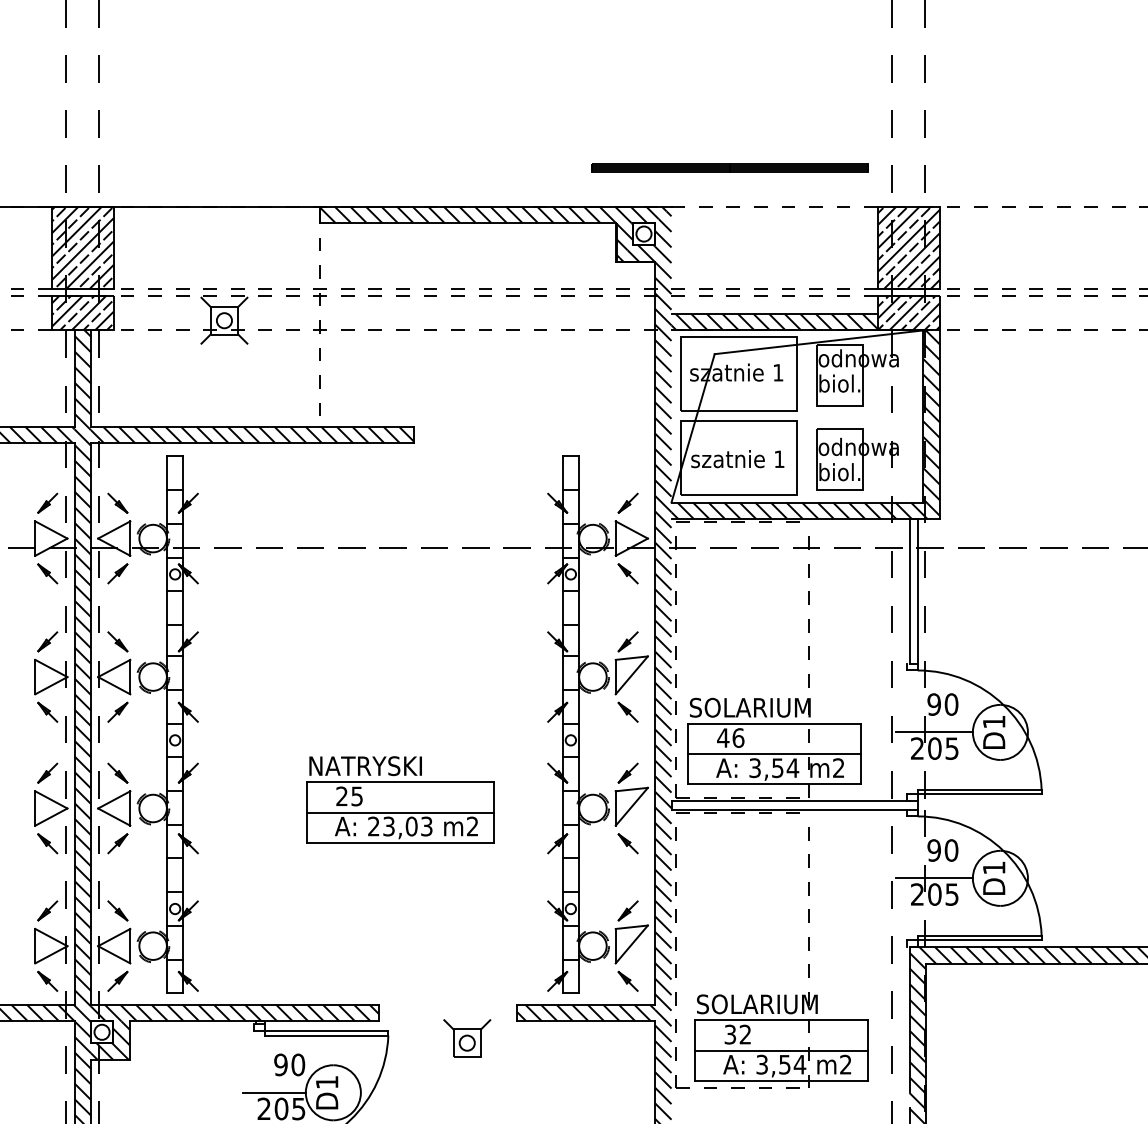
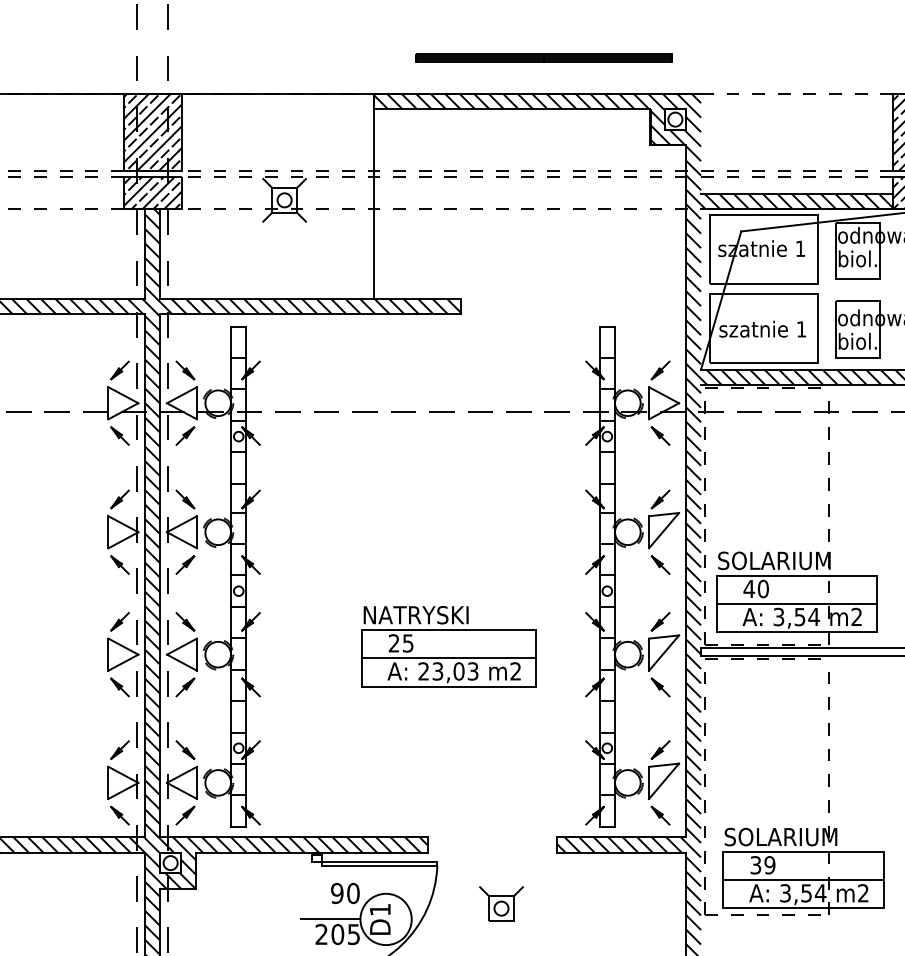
part: (729, 167) -> (543, 57), moved
line: (320, 318) -> (374, 198), dashed -> solid
text: (738, 737) -> (763, 588), 46 -> 40
text: (745, 1034) -> (769, 865), 32 -> 39
part: (467, 1038) -> (501, 904), moved

